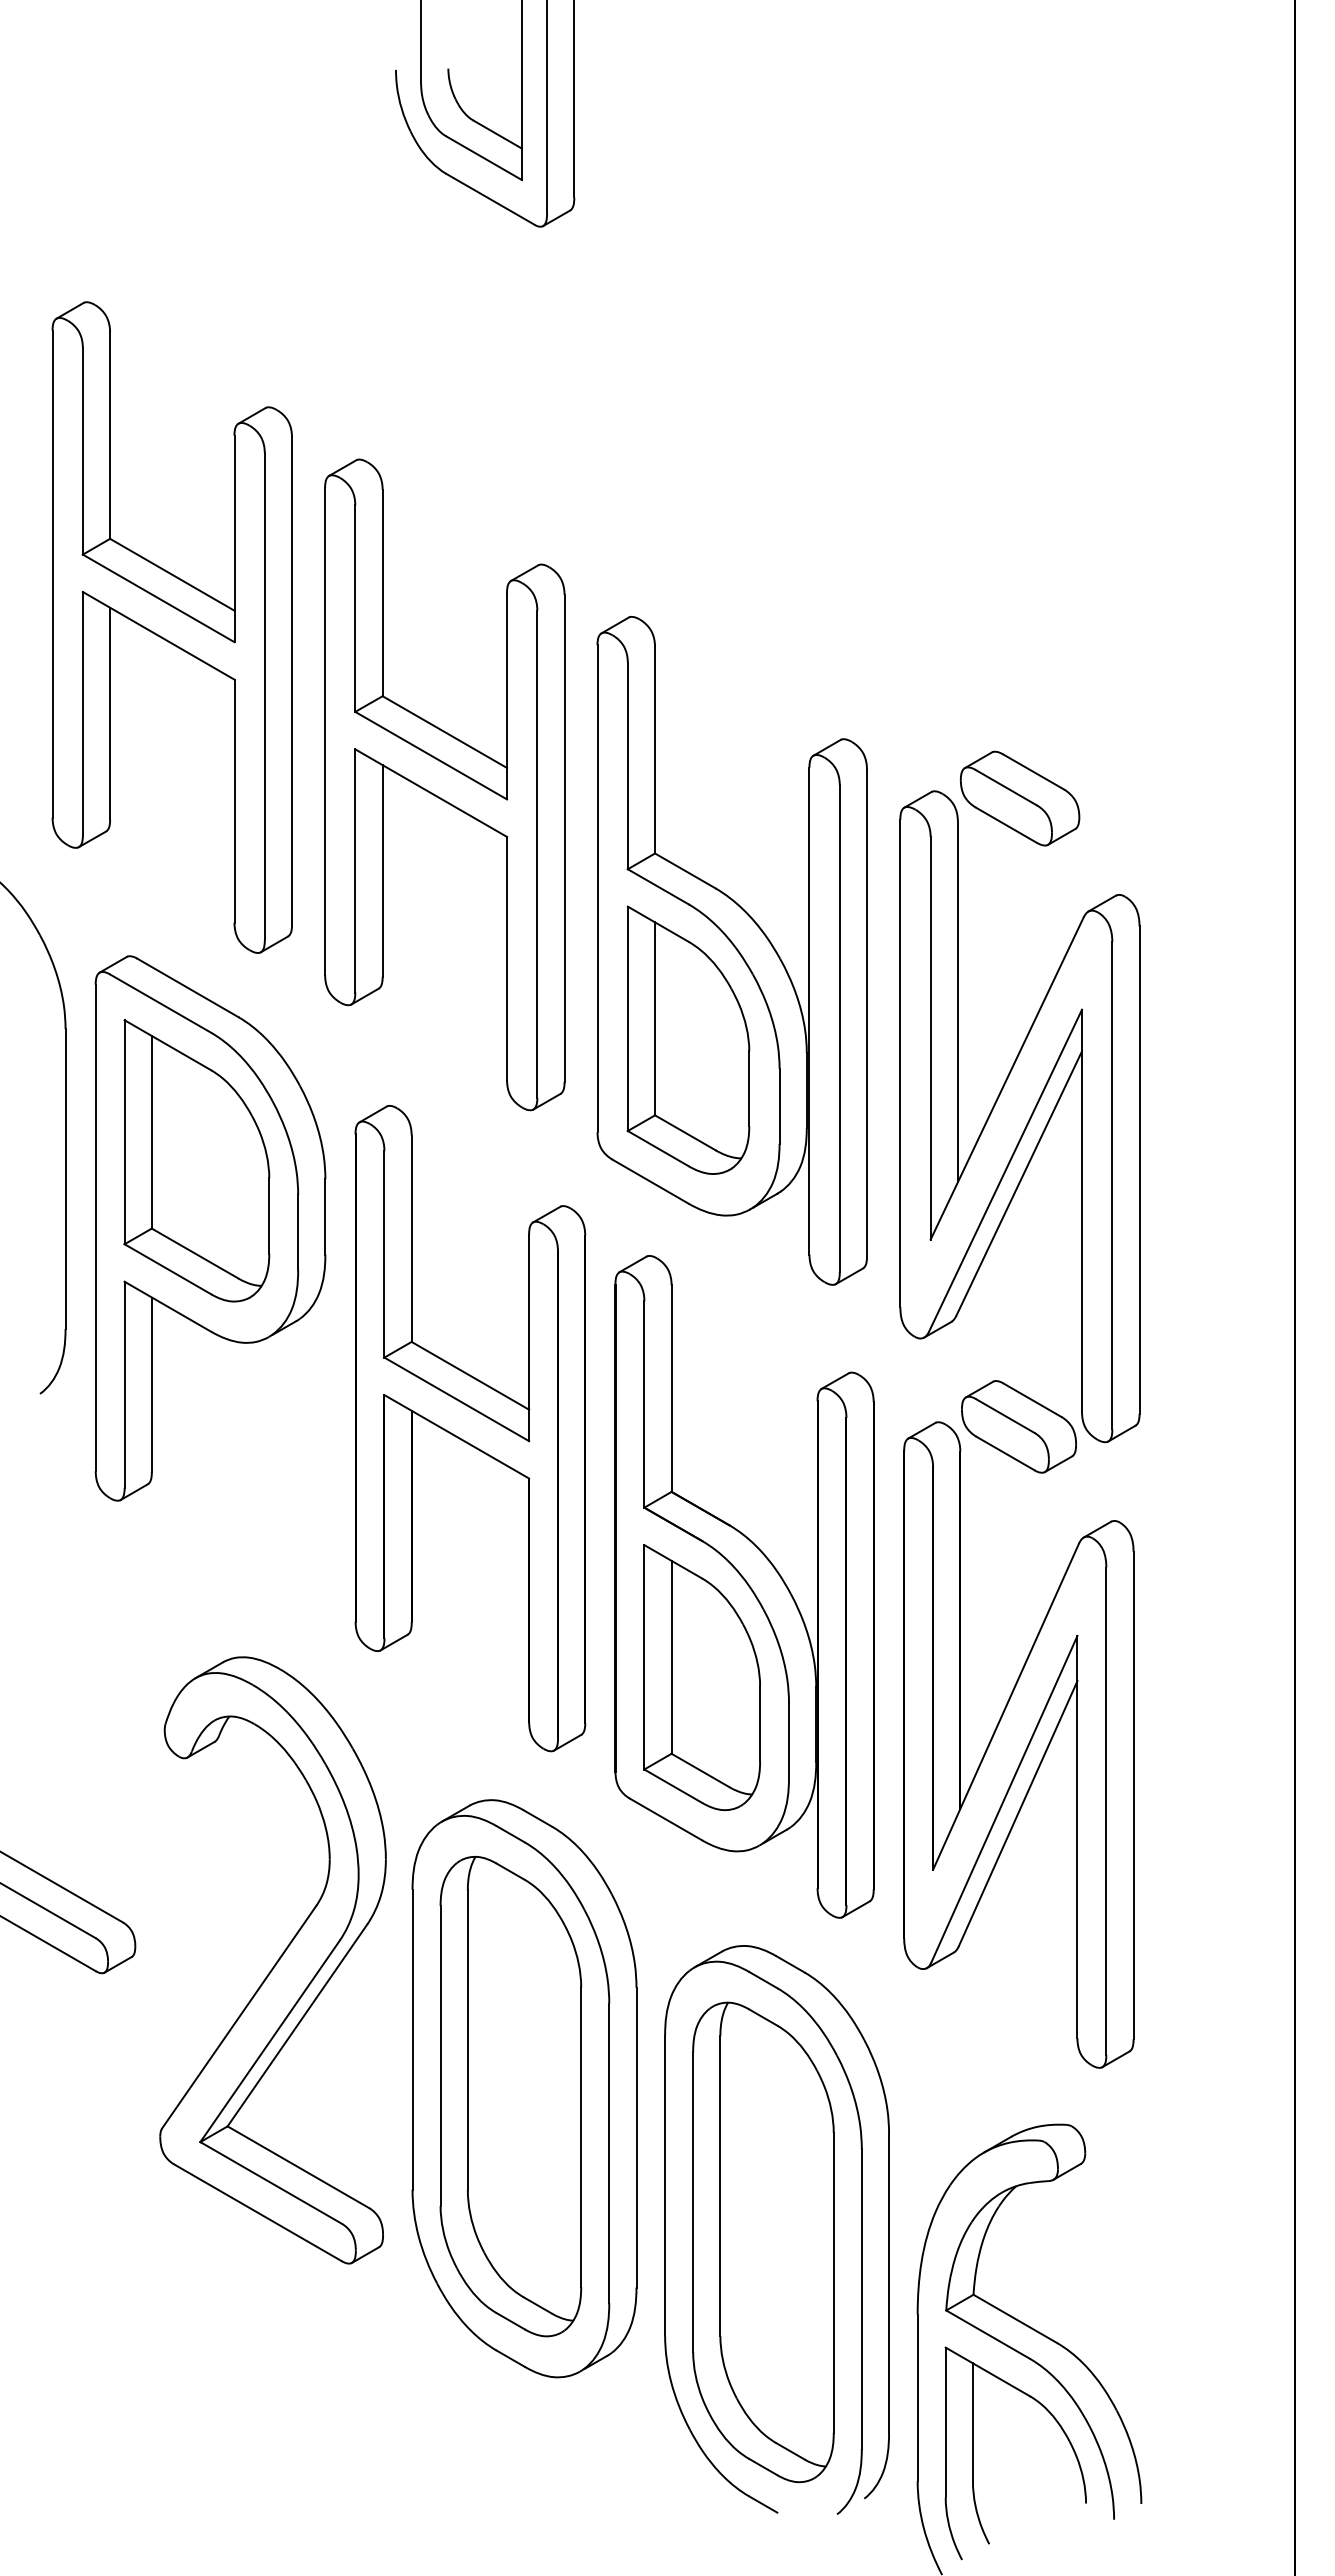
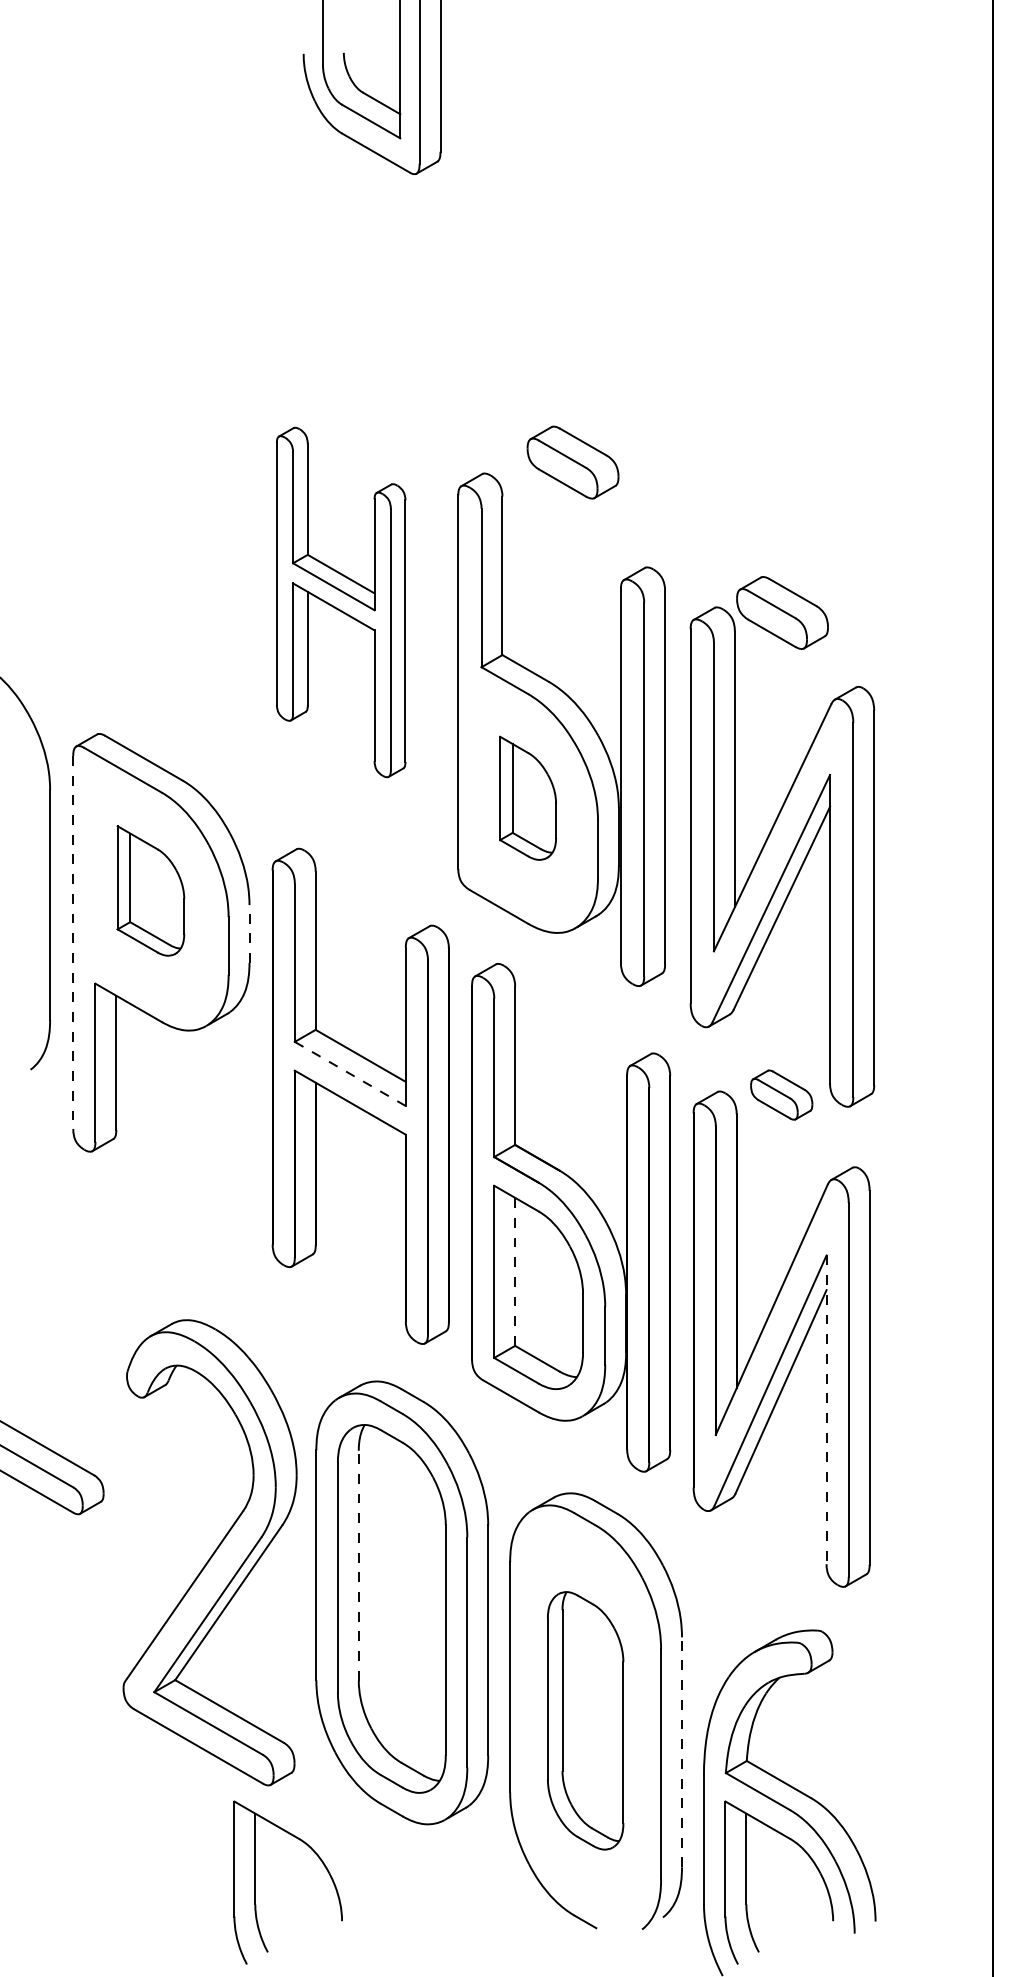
part: (747, 602) -> (573, 462), added
part: (171, 627) -> (131, 481), removed
part: (444, 784) -> (340, 602), size x0.7
part: (688, 1039) -> (528, 797), size x0.6
part: (196, 1160) -> (150, 890), size x0.6
line: (325, 1216) -> (249, 933), solid -> dashed
line: (95, 1228) -> (73, 942), solid -> dashed
line: (456, 1399) -> (350, 1074), solid -> dashed
part: (1018, 1426) -> (781, 1094), size x0.7
line: (671, 1656) -> (515, 1271), solid -> dashed
line: (1077, 1837) -> (826, 1410), solid -> dashed
part: (272, 1960) -> (209, 1552), moved
line: (467, 2040) -> (358, 1565), solid -> dashed
part: (763, 2242) -> (585, 1720), size x0.7
line: (889, 2283) -> (682, 1752), solid -> dashed
part: (333, 2453) -> (255, 1882), added

